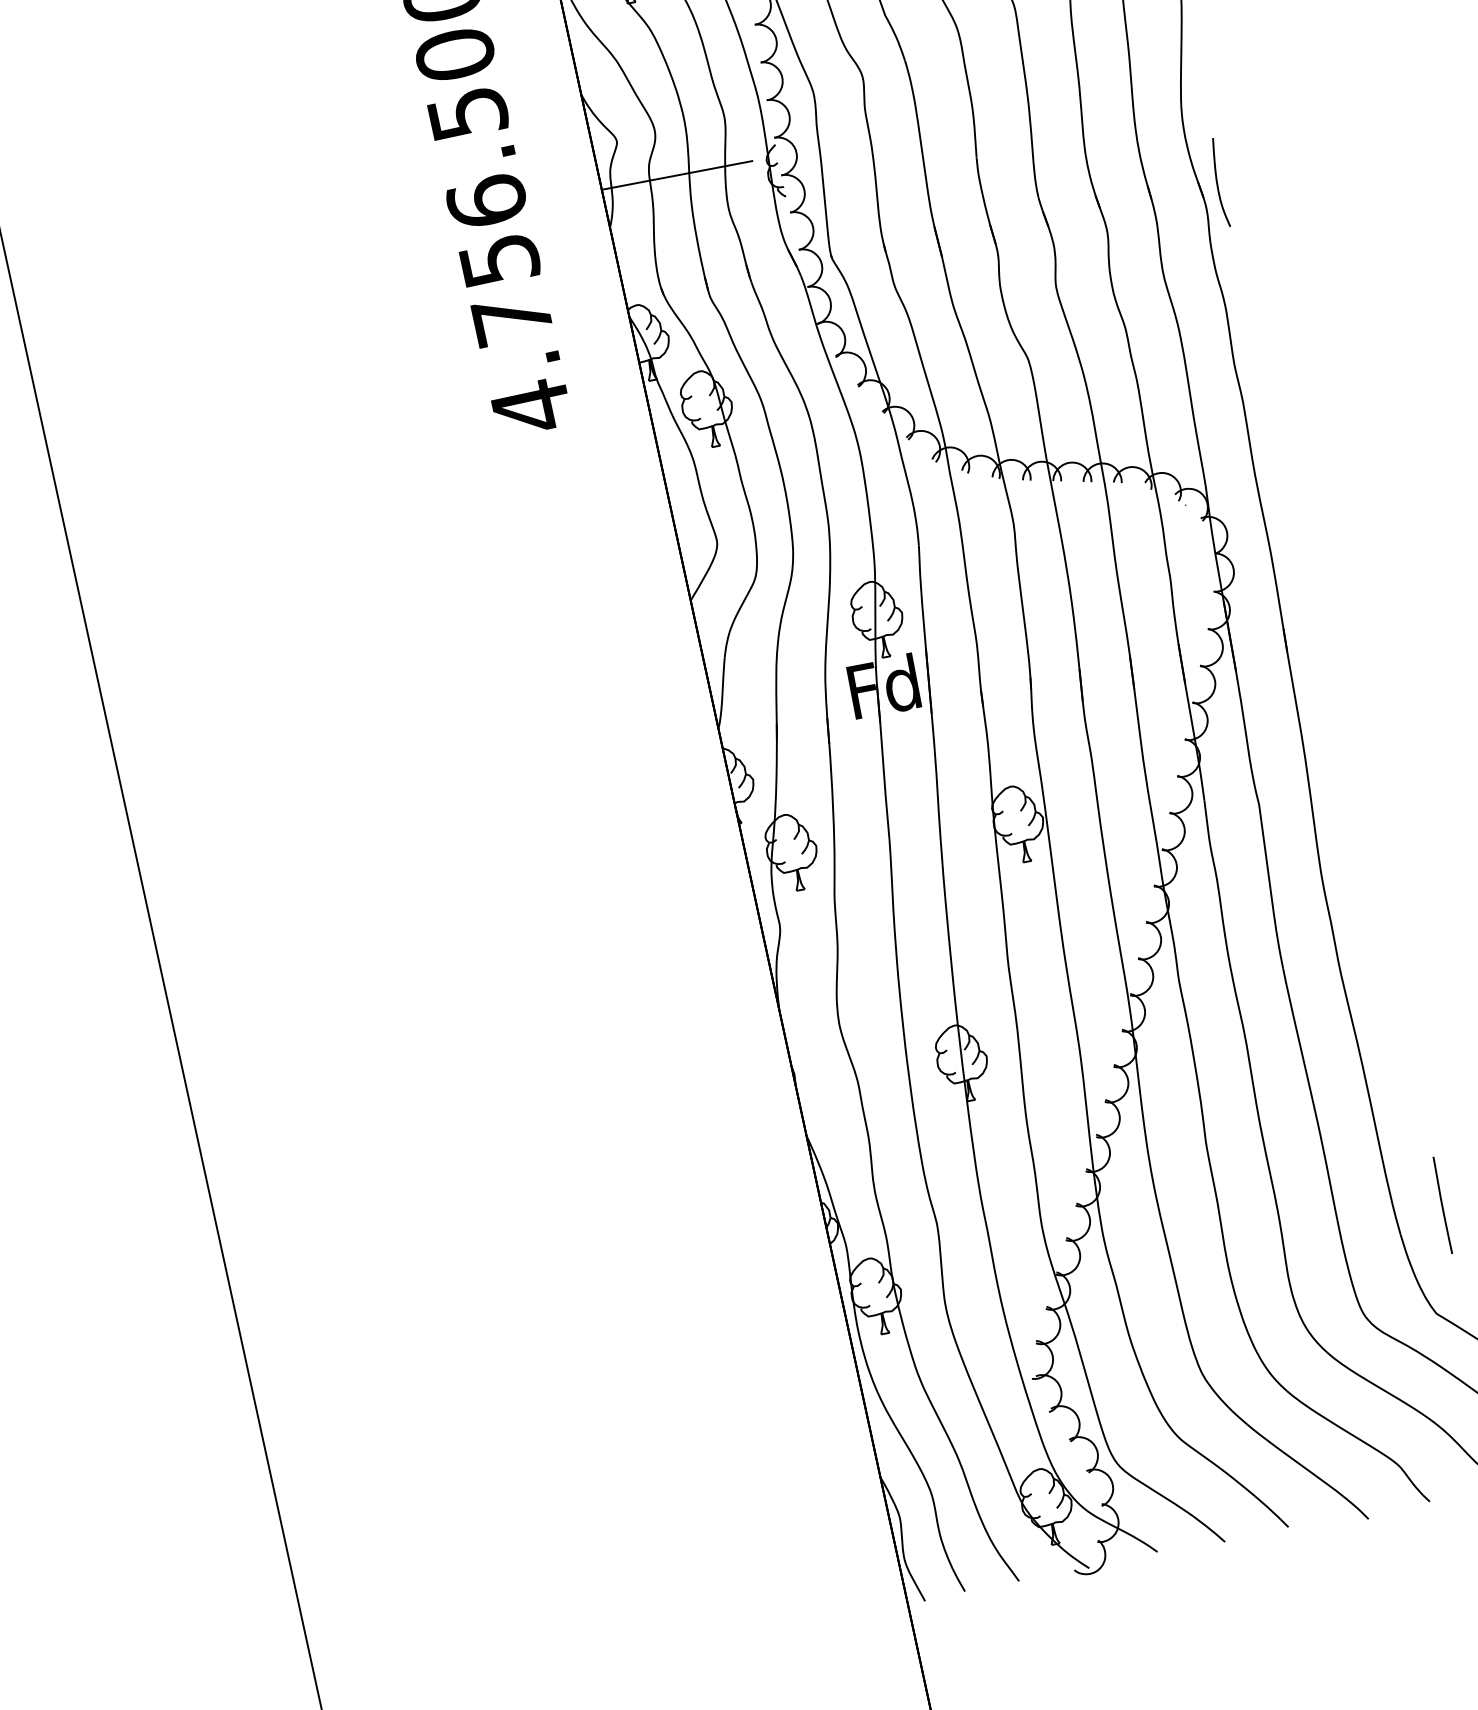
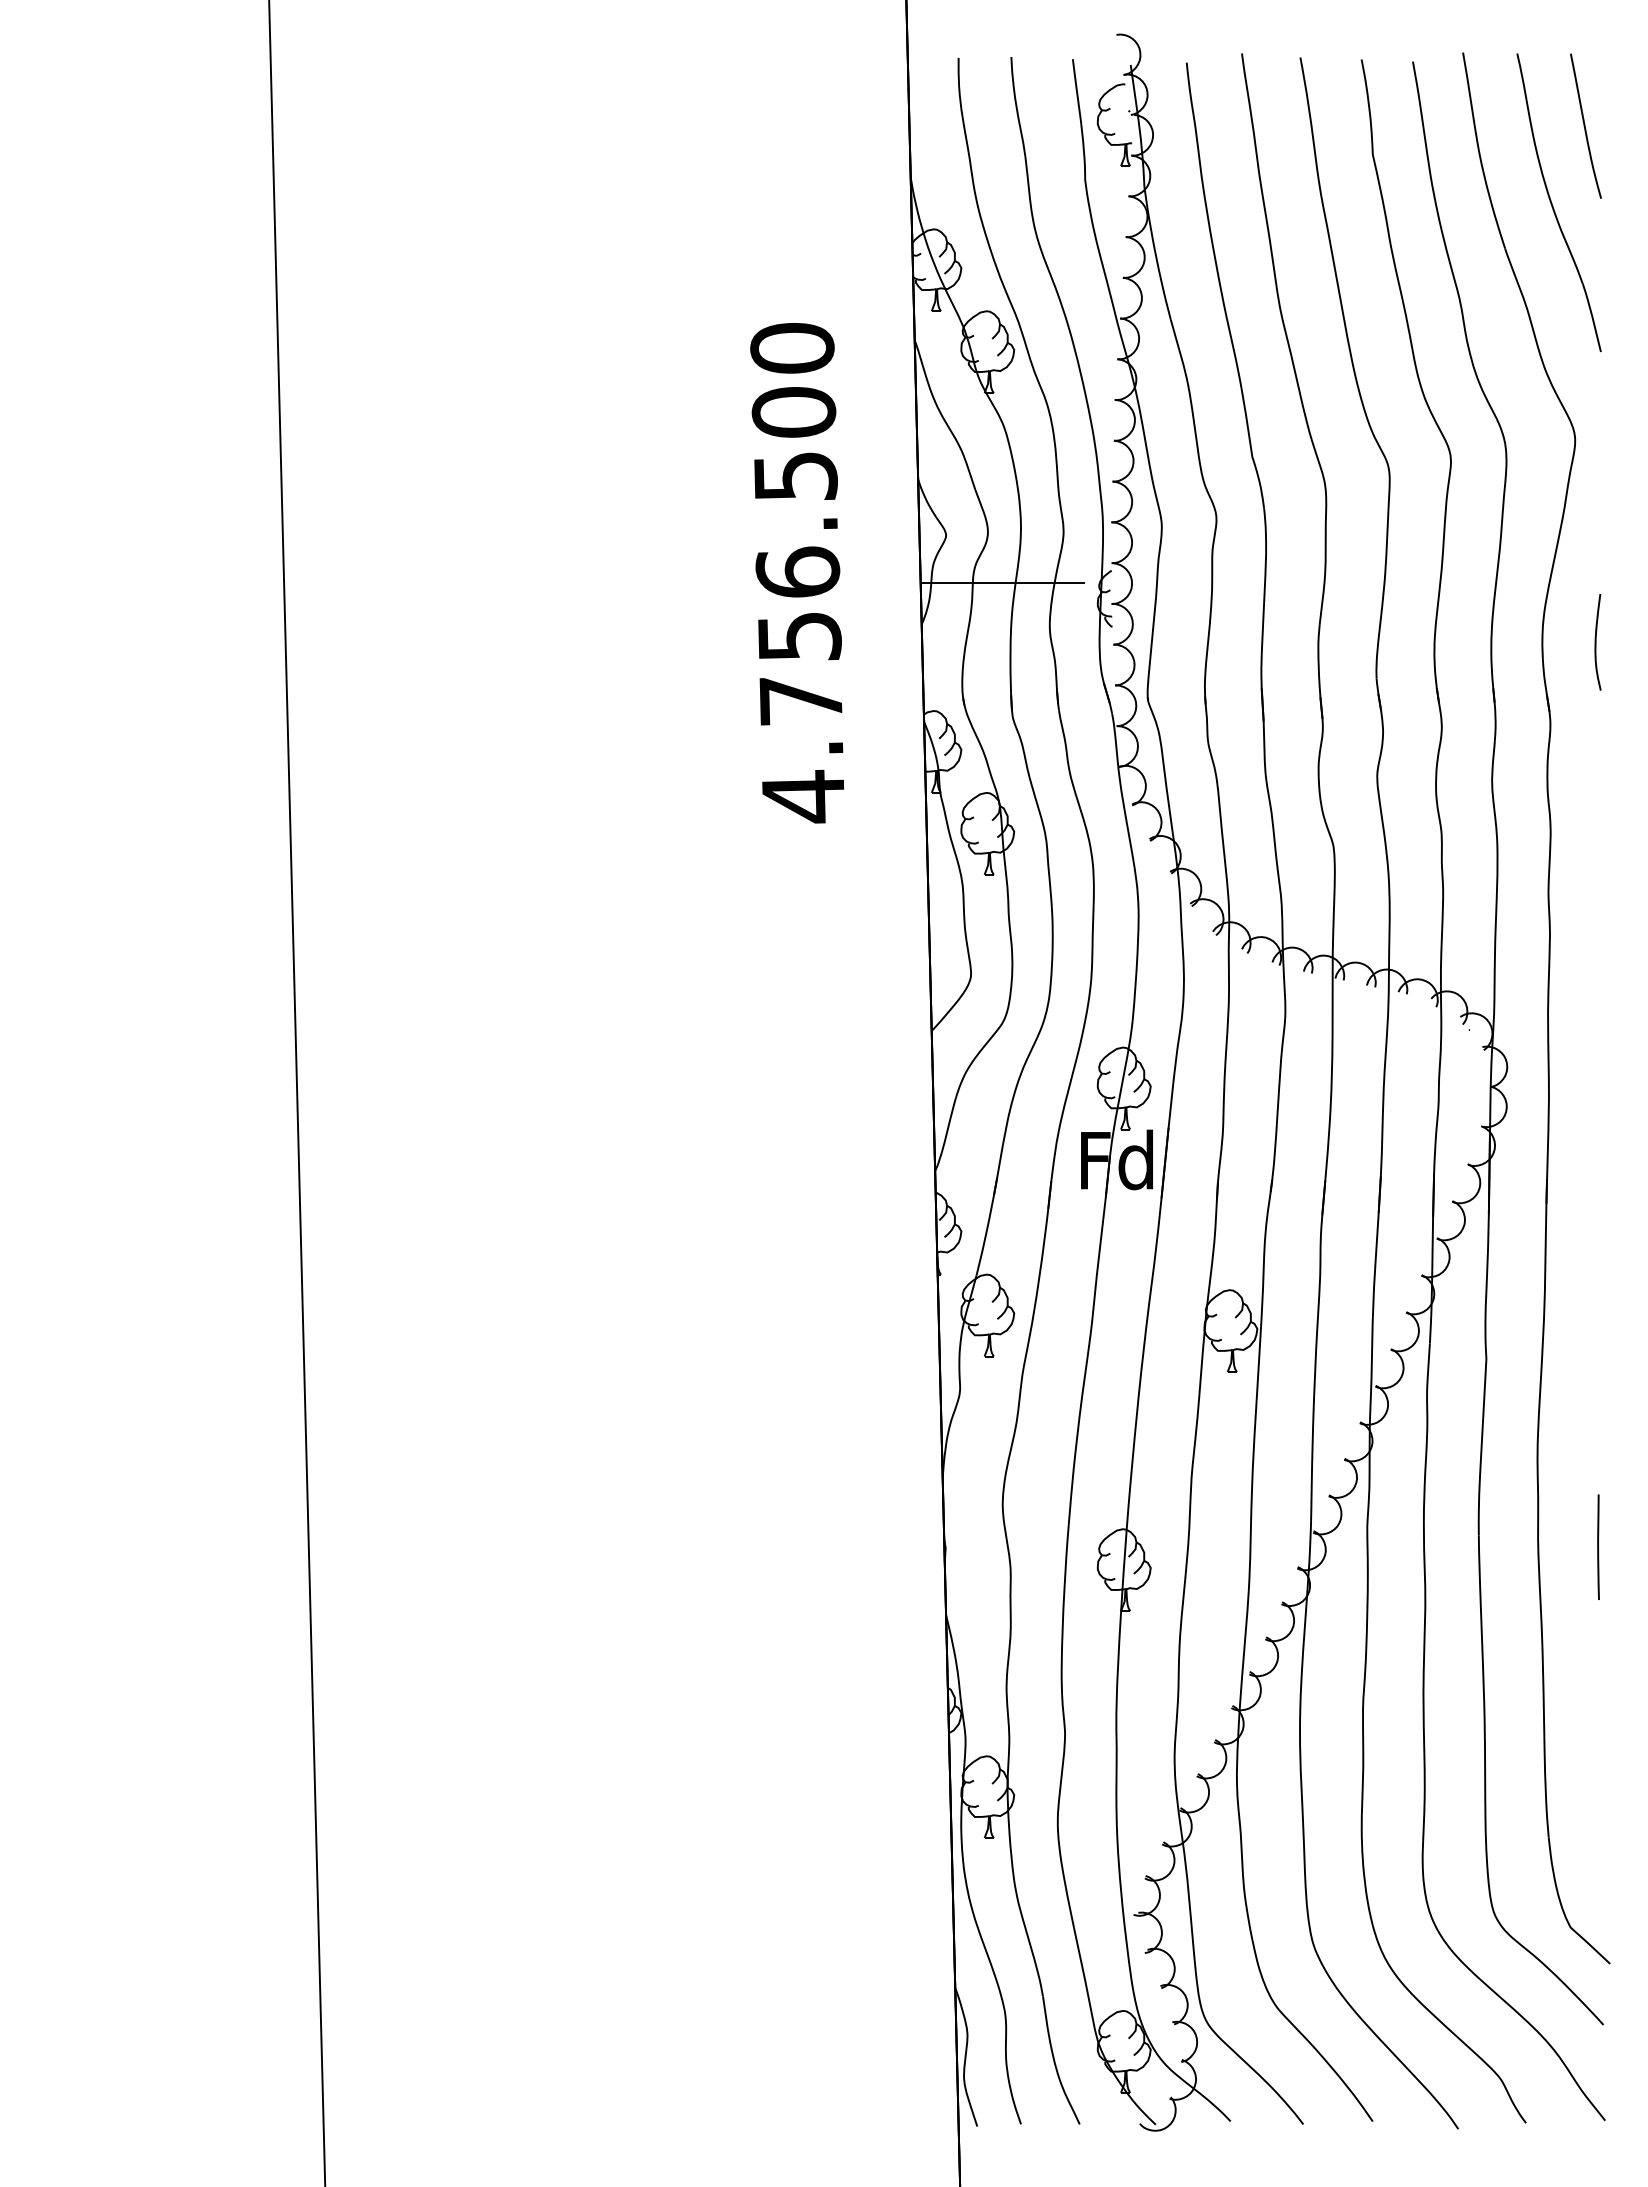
curve: (1217, 183) -> (1596, 642), moved
line: (1442, 1204) -> (1598, 1546), moved

